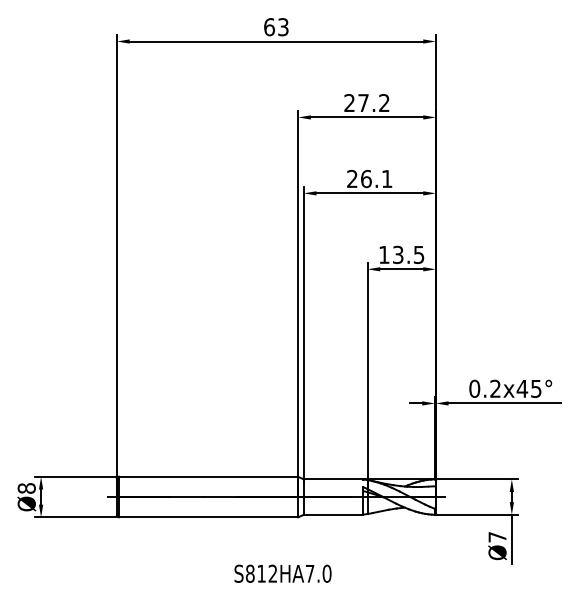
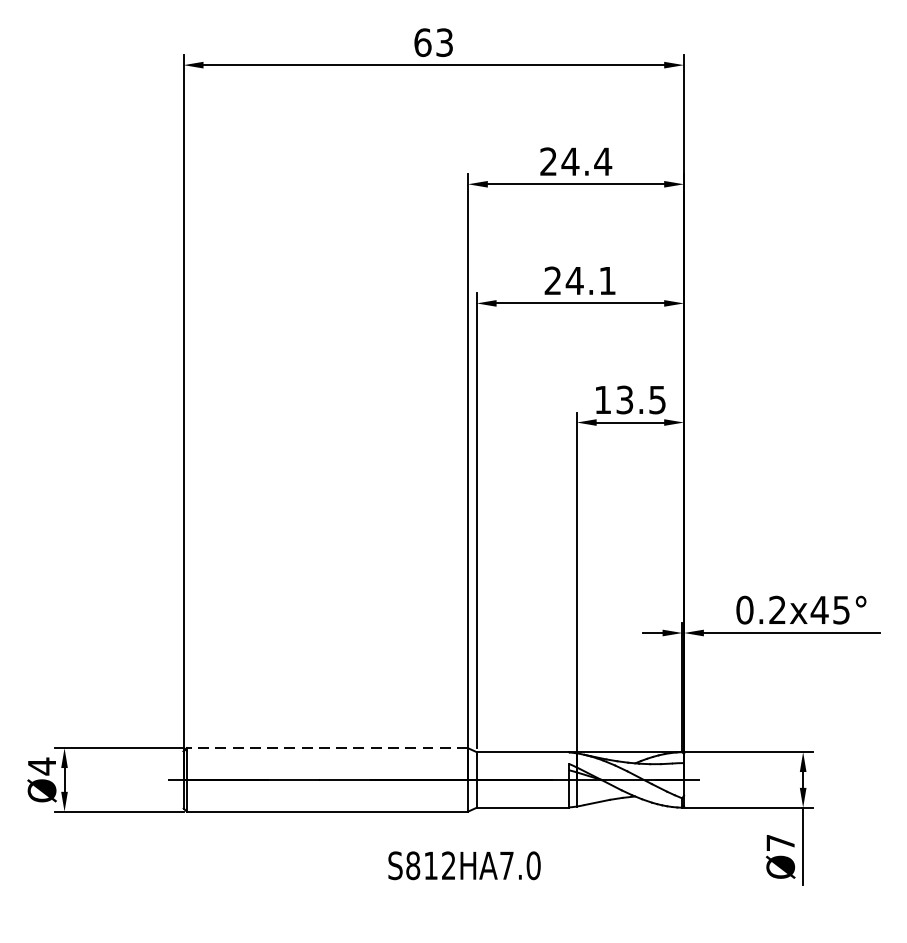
text: (373, 102) -> (586, 160), 27.2 -> 24.4
text: (366, 178) -> (575, 280), 26.1 -> 24.1
line: (208, 476) -> (327, 747), solid -> dashed
text: (26, 488) -> (41, 766), Ø8 -> Ø4
text: (282, 573) -> (463, 865), moved

